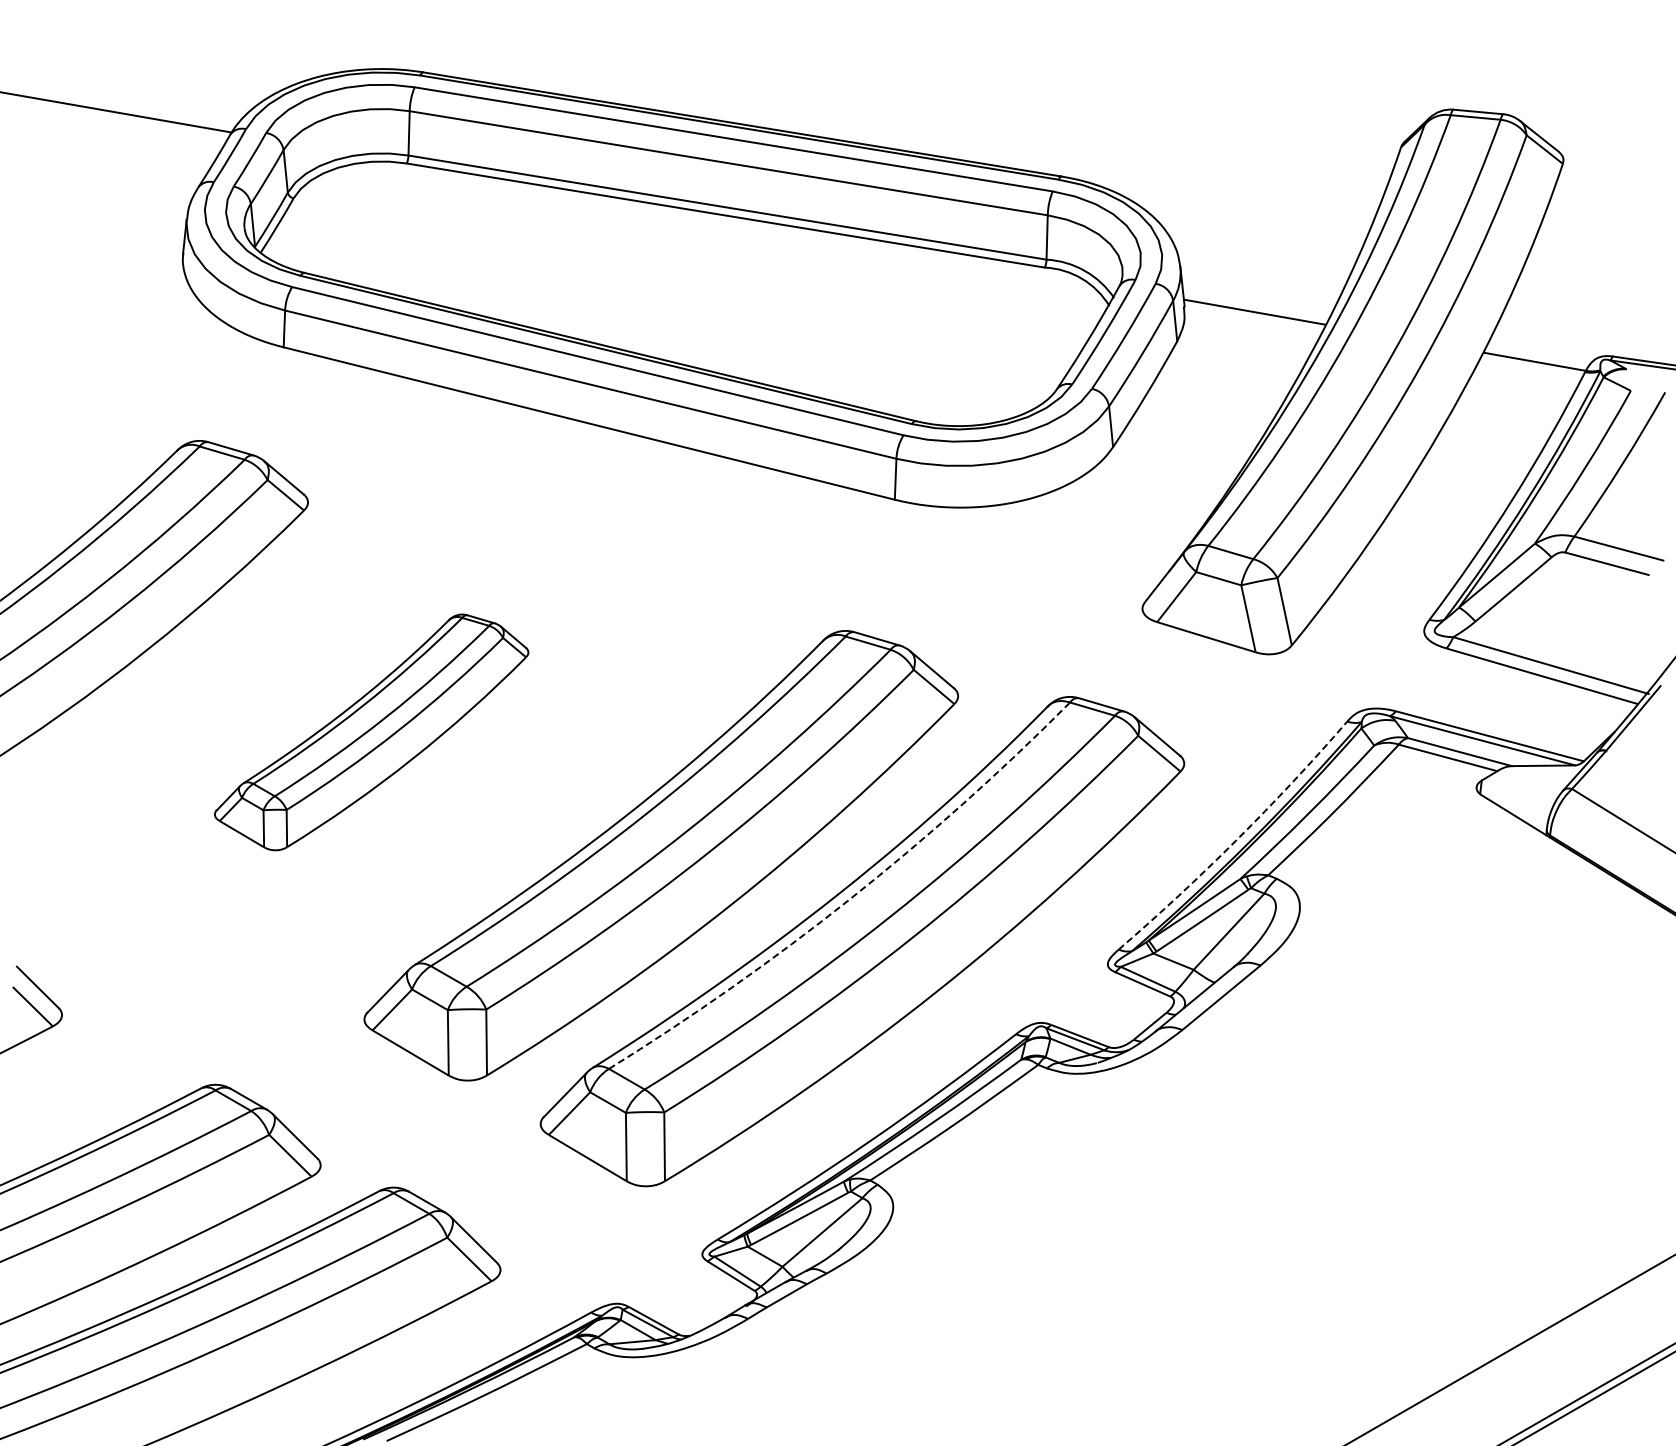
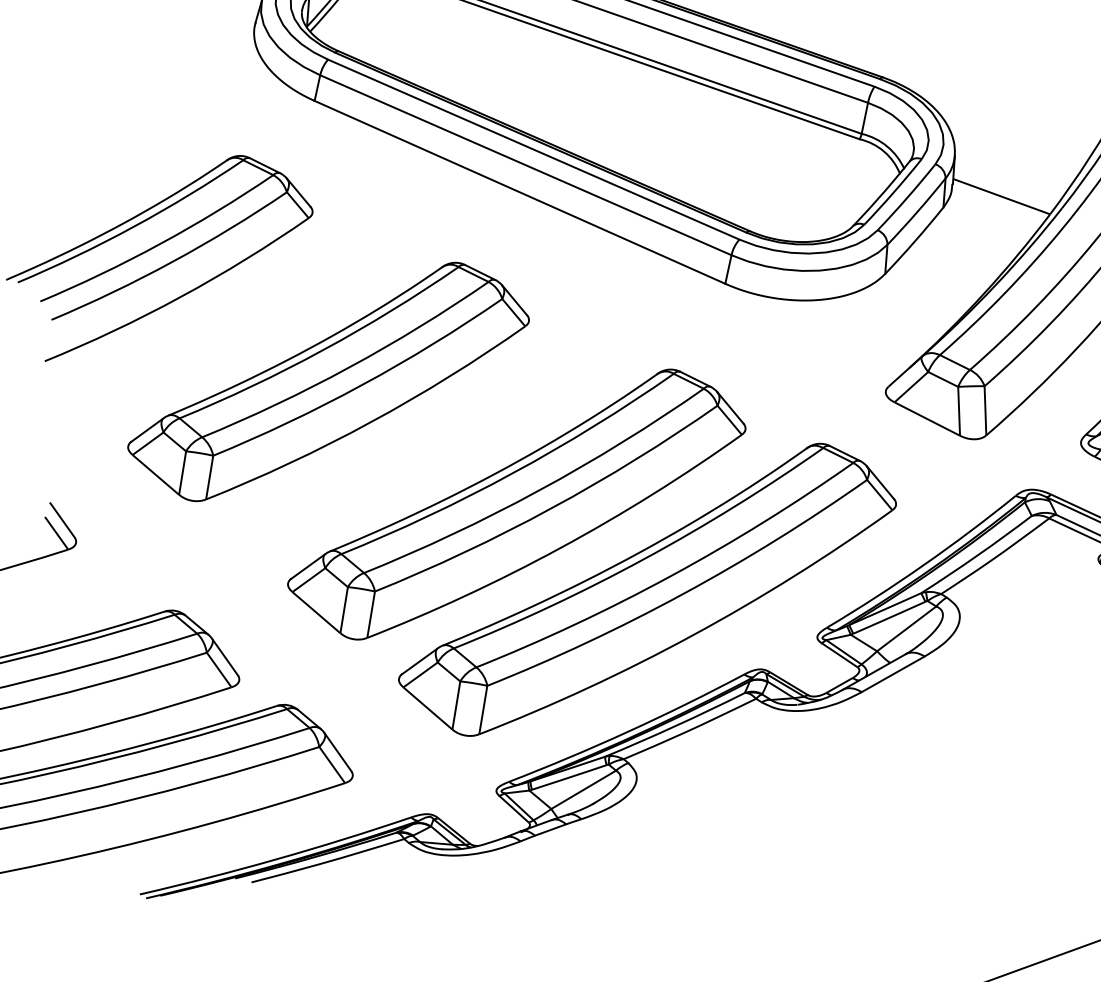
part: (371, 732) -> (328, 382), size x1.67
arc: (1237, 839) -> (924, 565), dashed -> solid
arc: (850, 899) -> (644, 559), dashed -> solid

